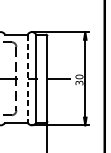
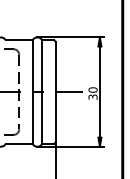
line: (27, 79) -> (32, 92), dashed -> solid

